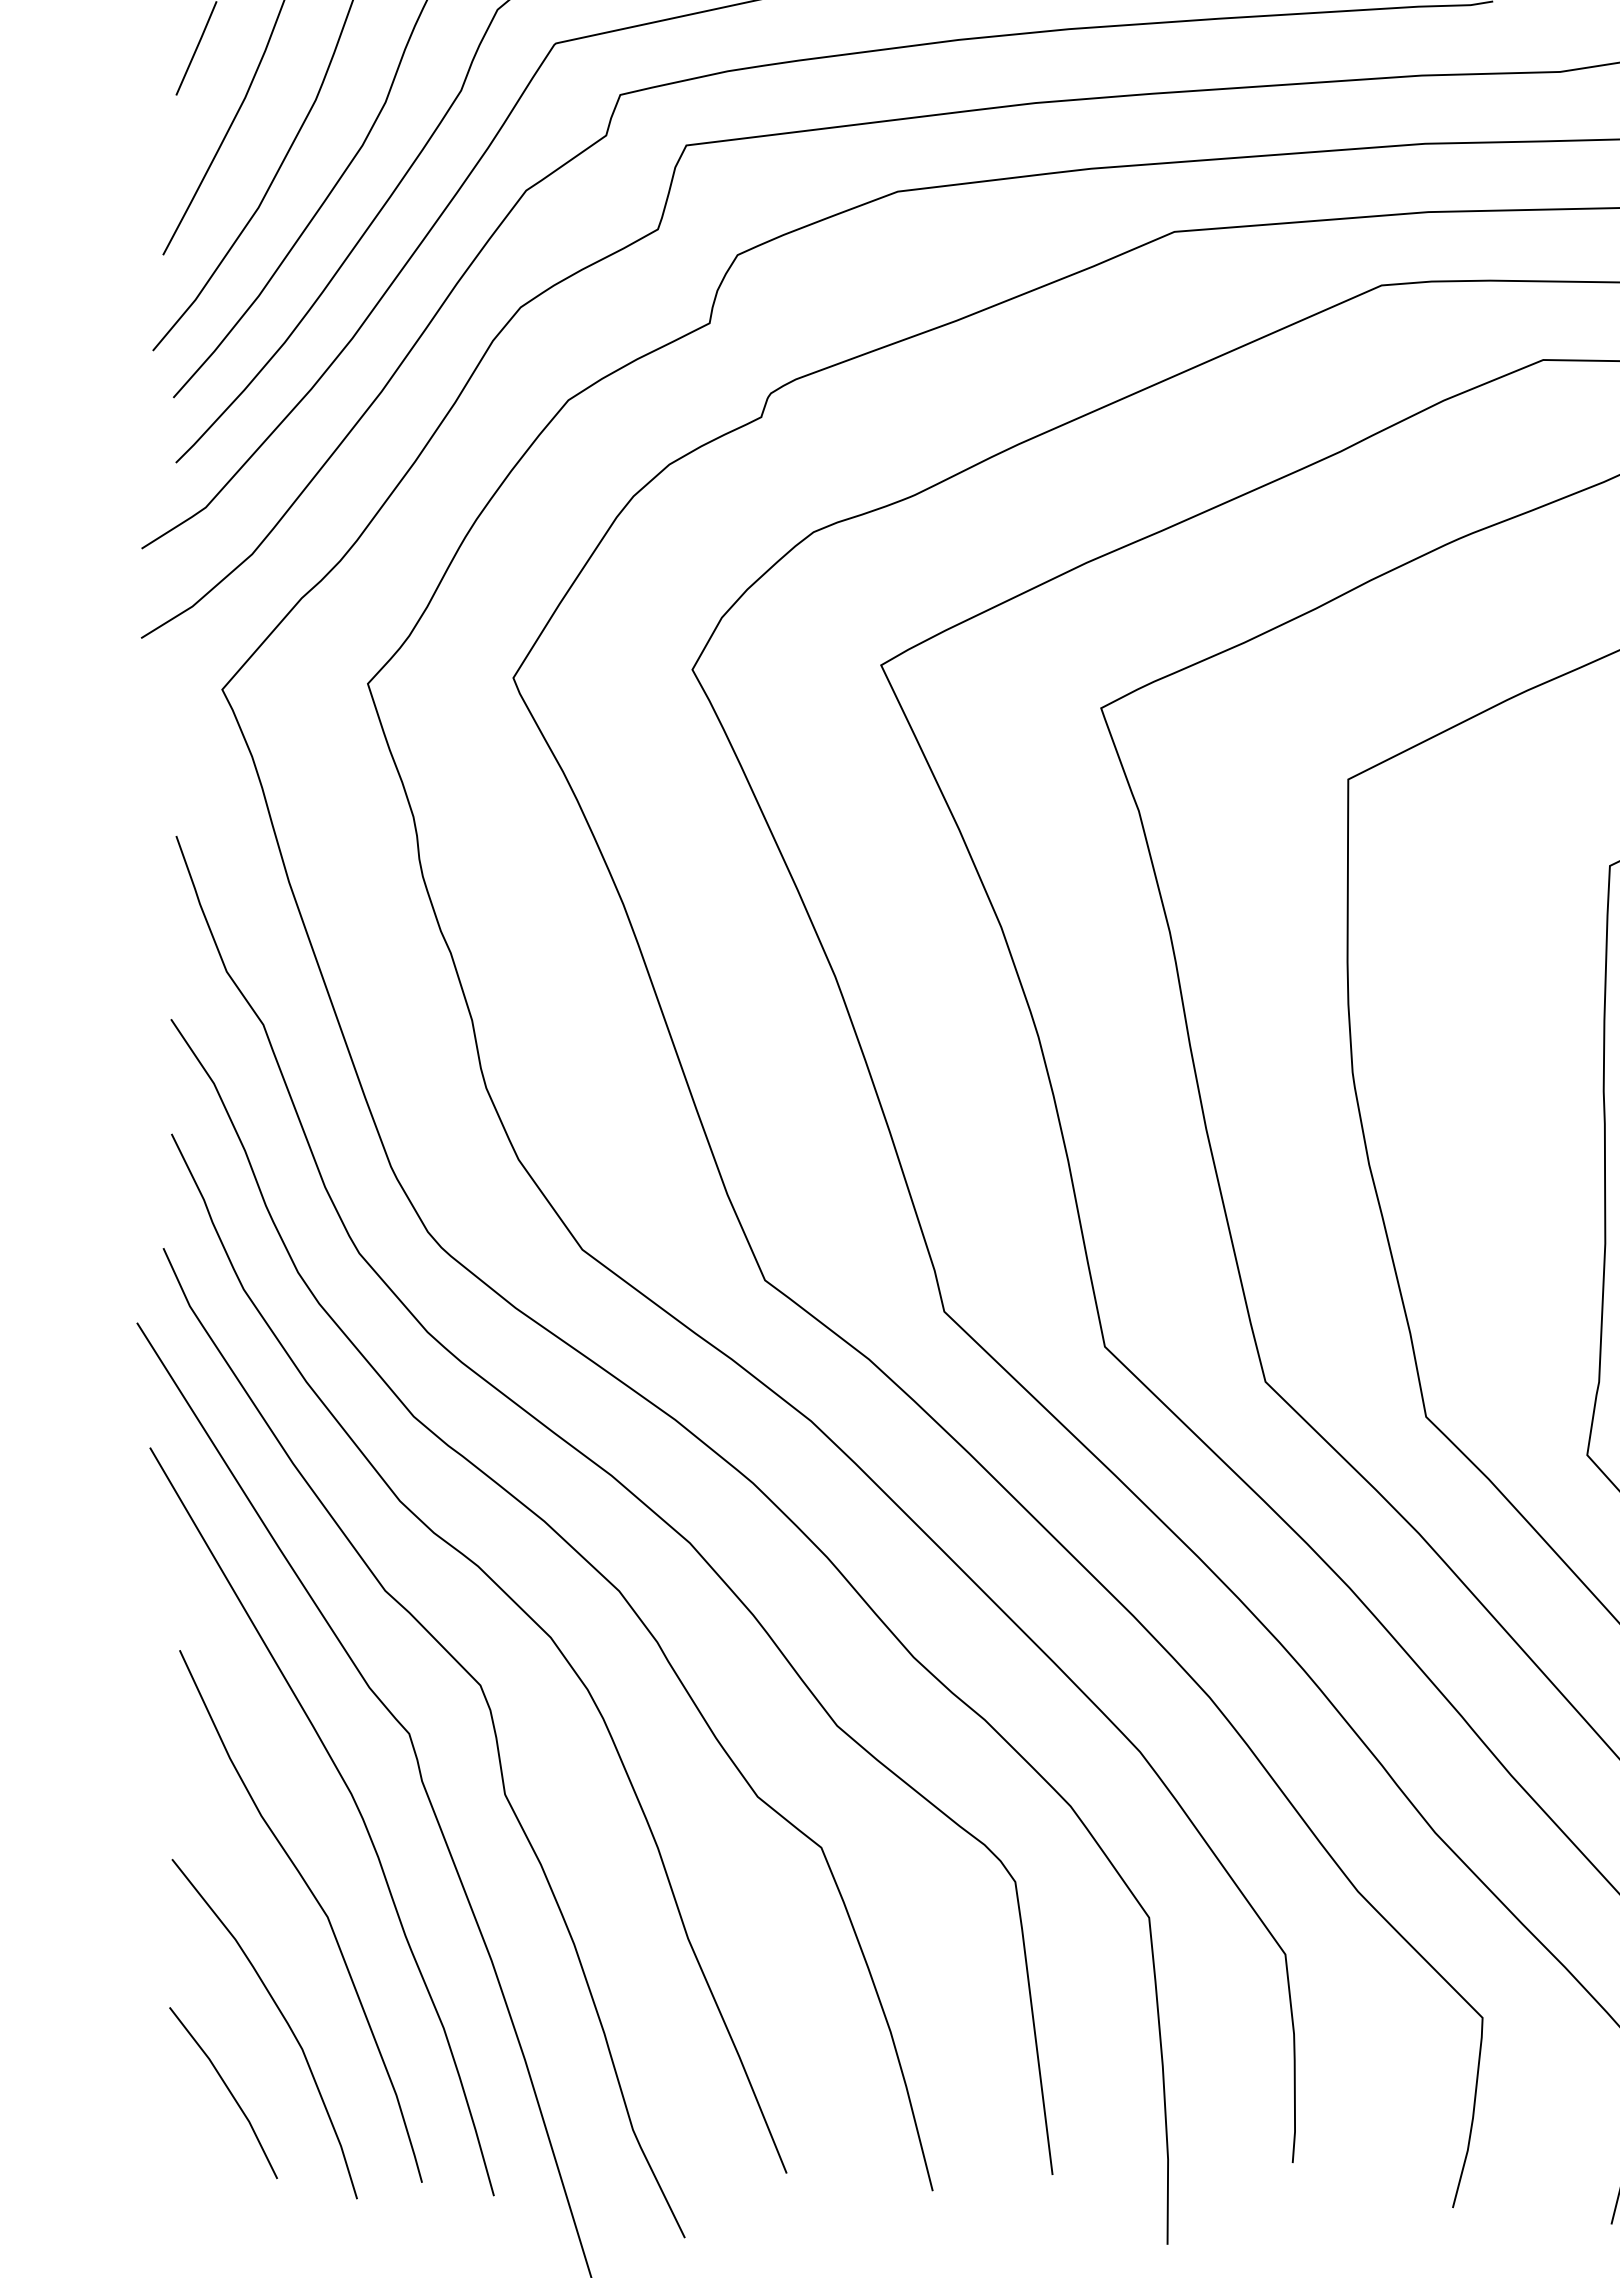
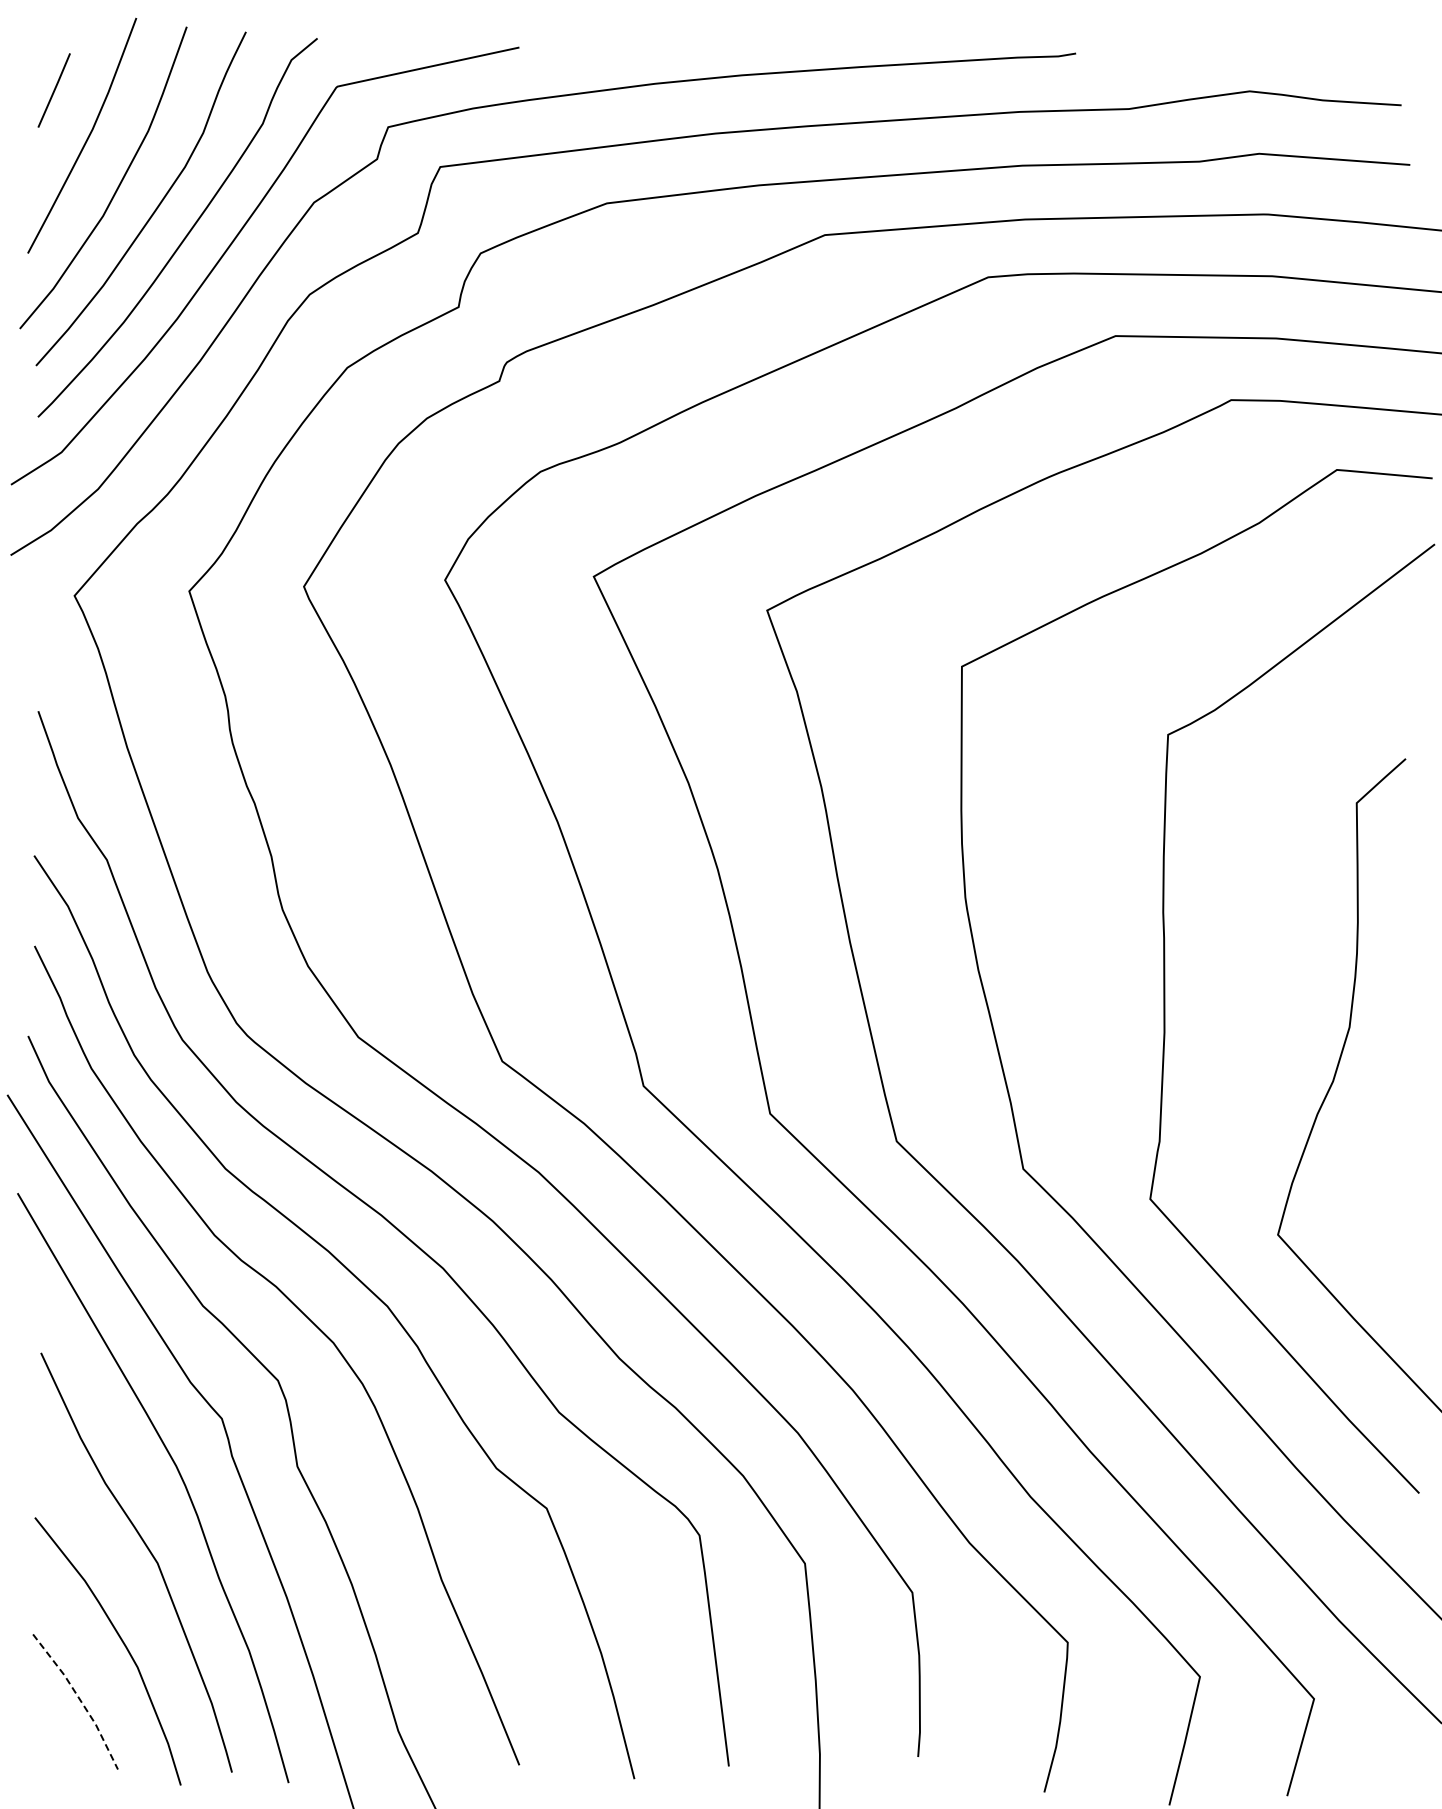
line: (228, 2090) -> (79, 1699), solid -> dashed

